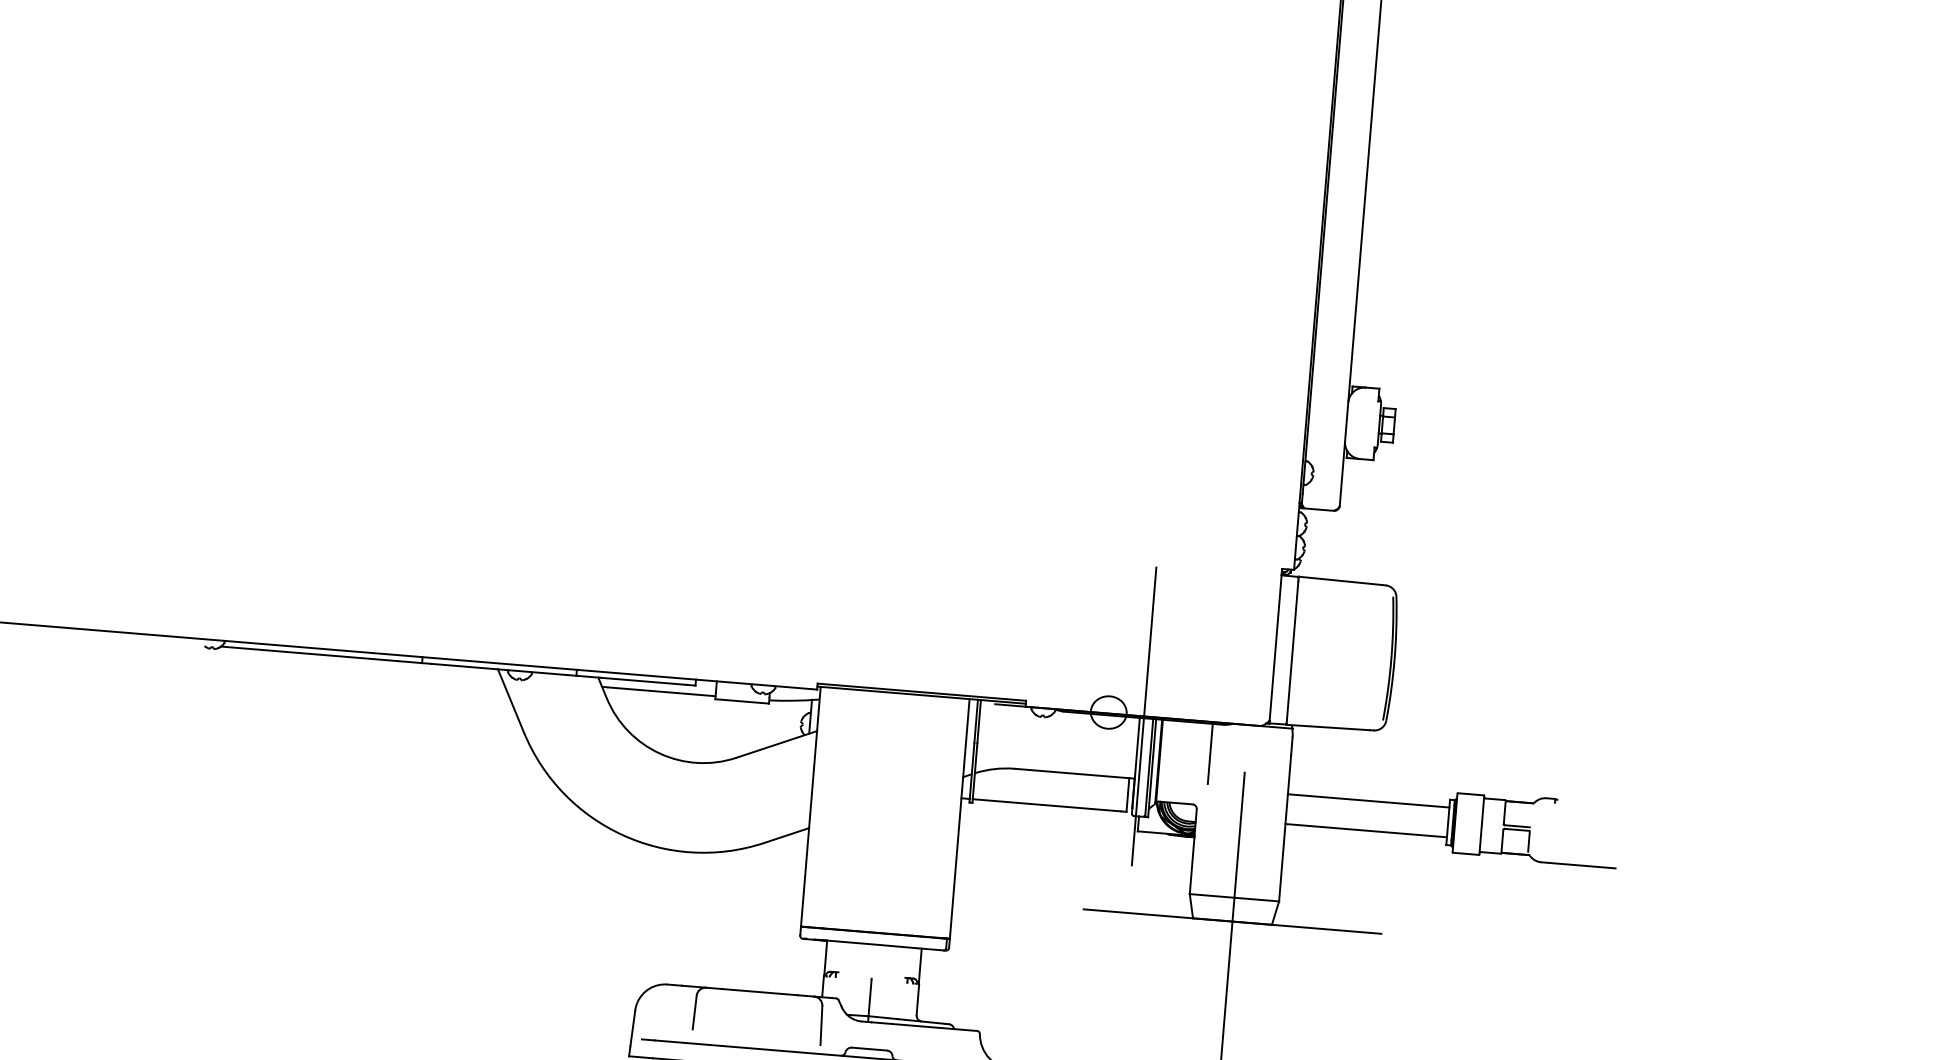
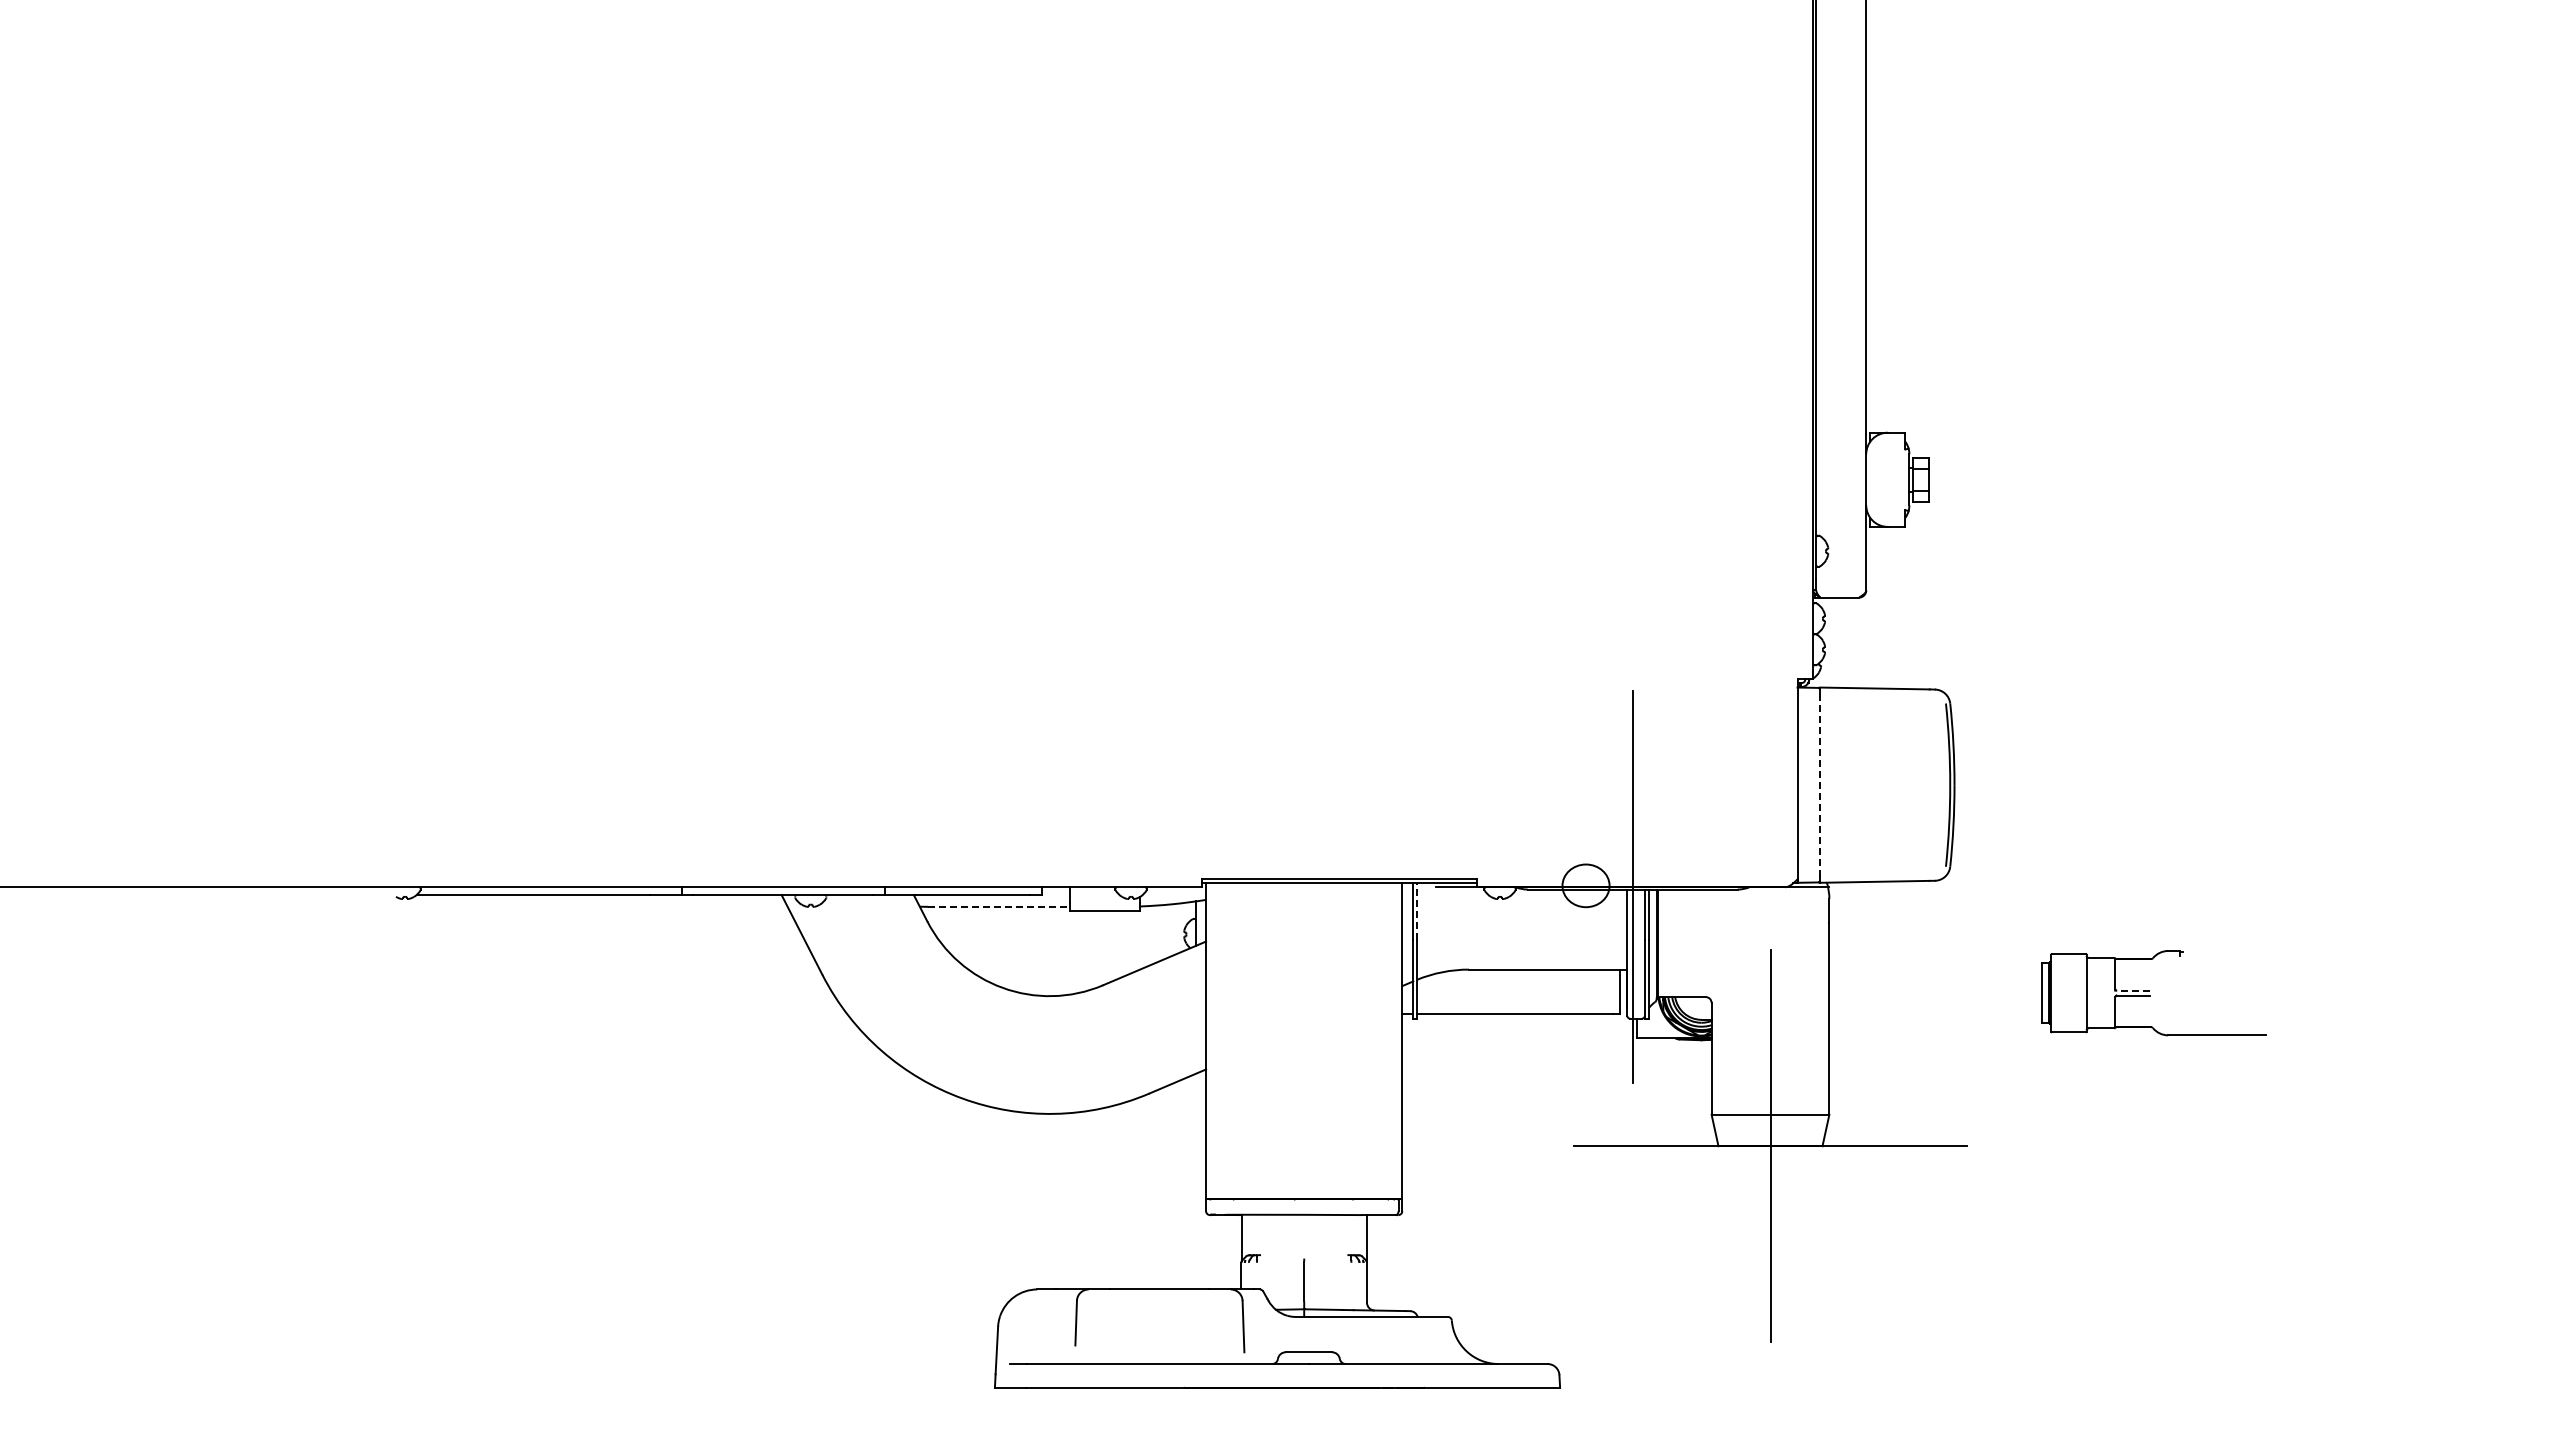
line: (1292, 651) -> (1820, 785), solid -> dashed
line: (661, 691) -> (998, 906), solid -> dashed
line: (979, 721) -> (1417, 911), solid -> dashed
line: (1210, 753) -> (1723, 928), removed
line: (1368, 800) -> (1935, 973), removed
line: (1516, 826) -> (2132, 990), solid -> dashed
line: (1366, 830) -> (1935, 1012), removed
line: (1529, 841) -> (2150, 1009), removed

